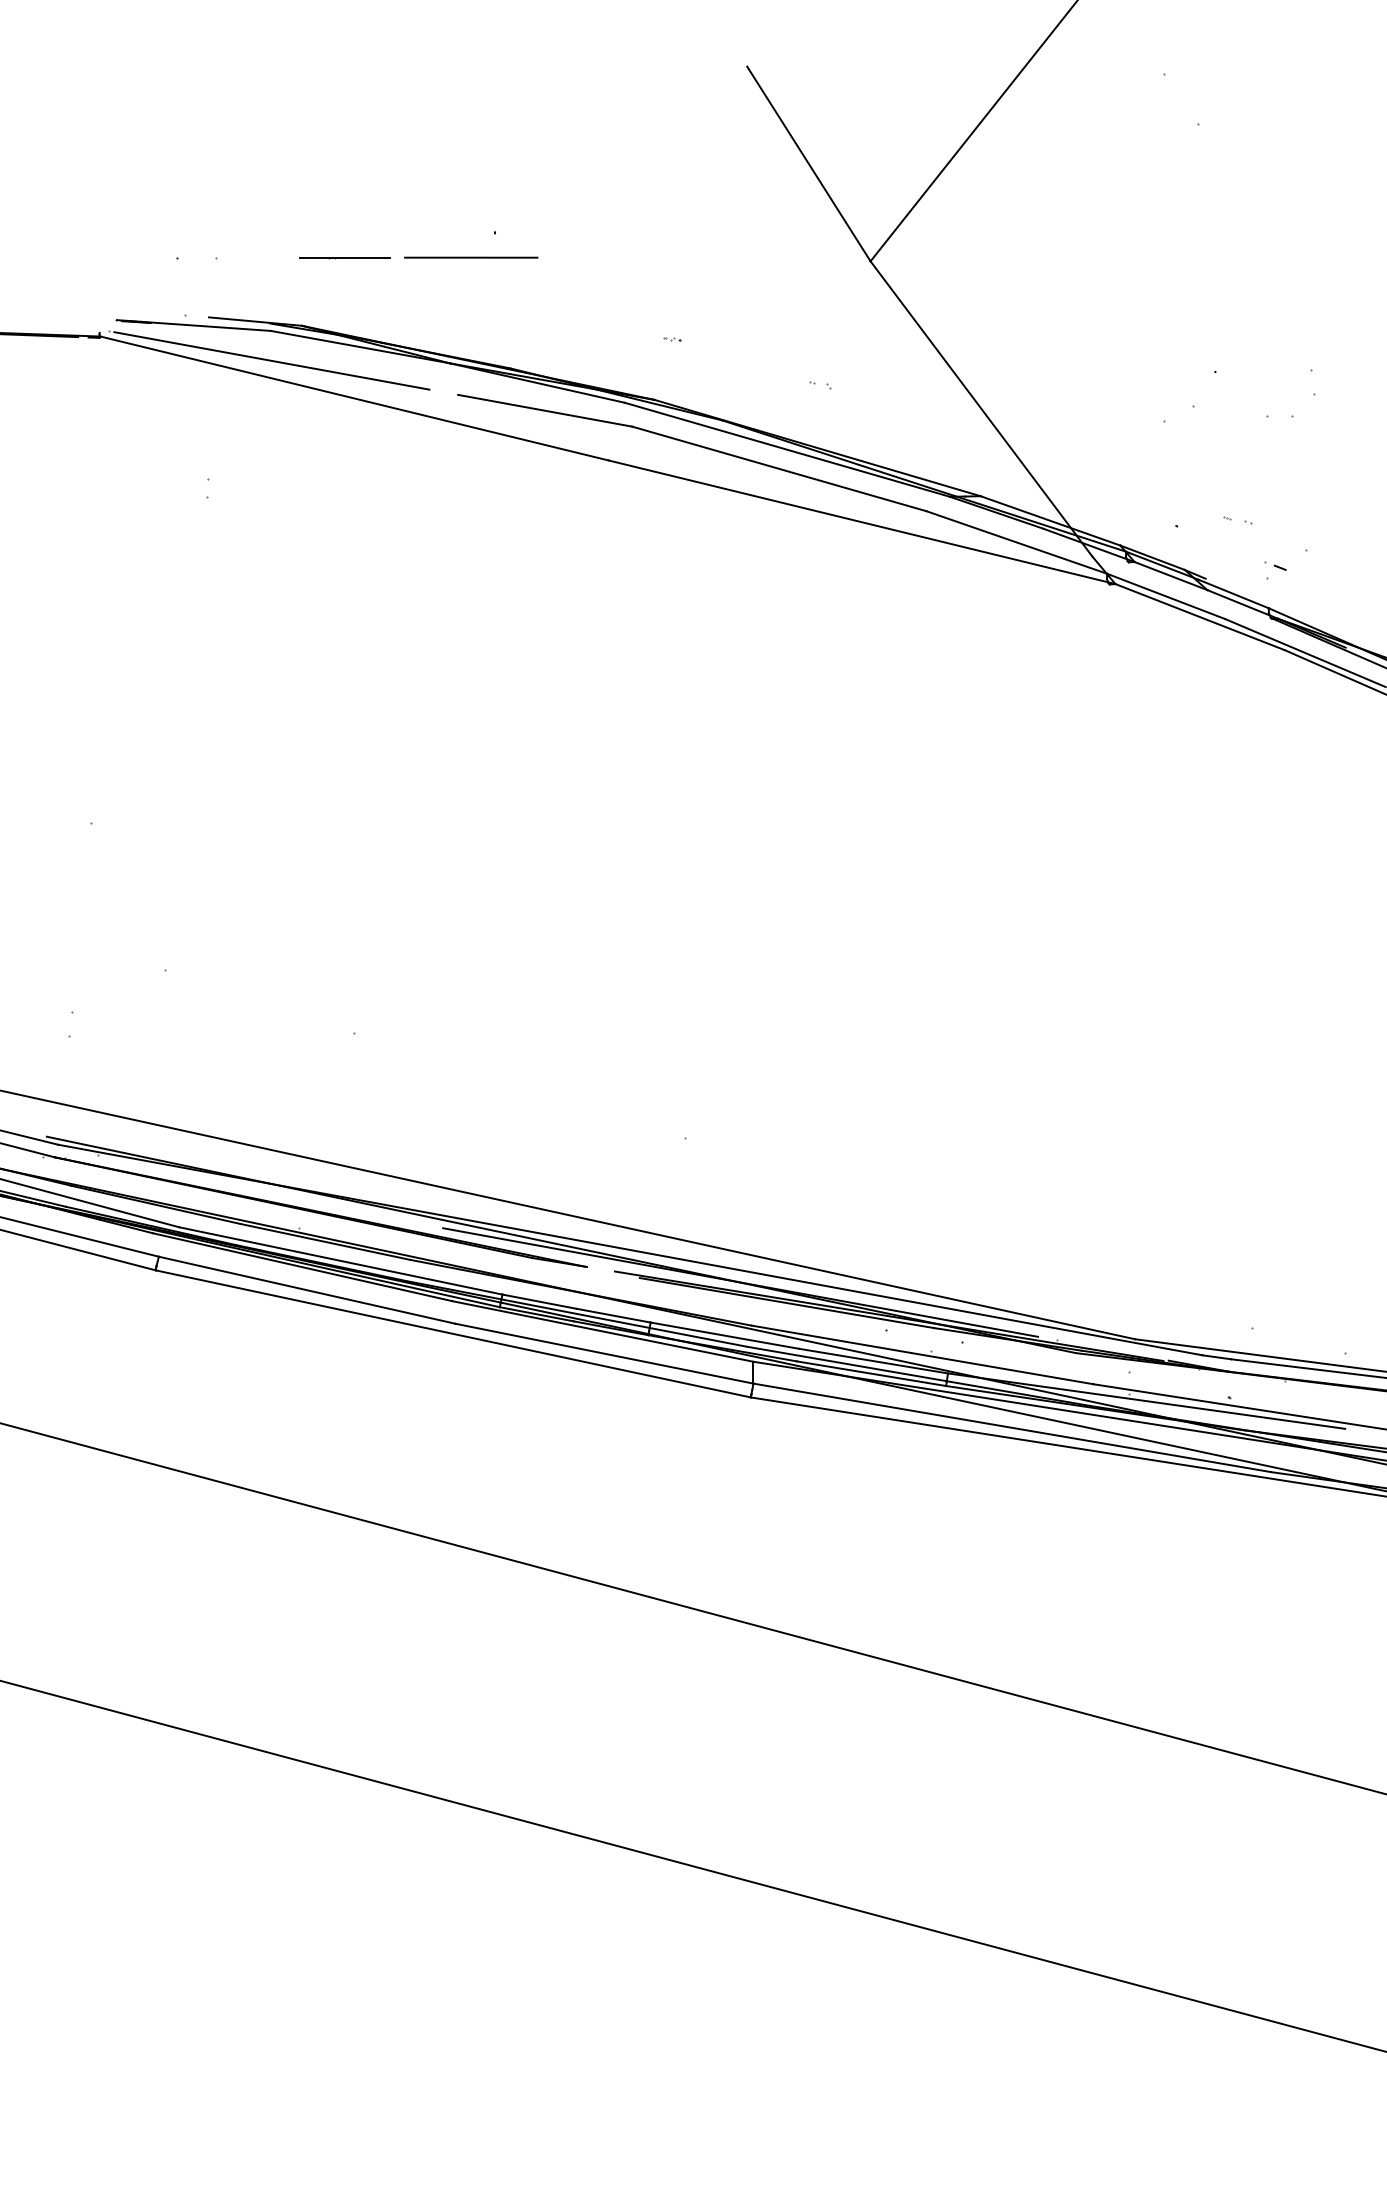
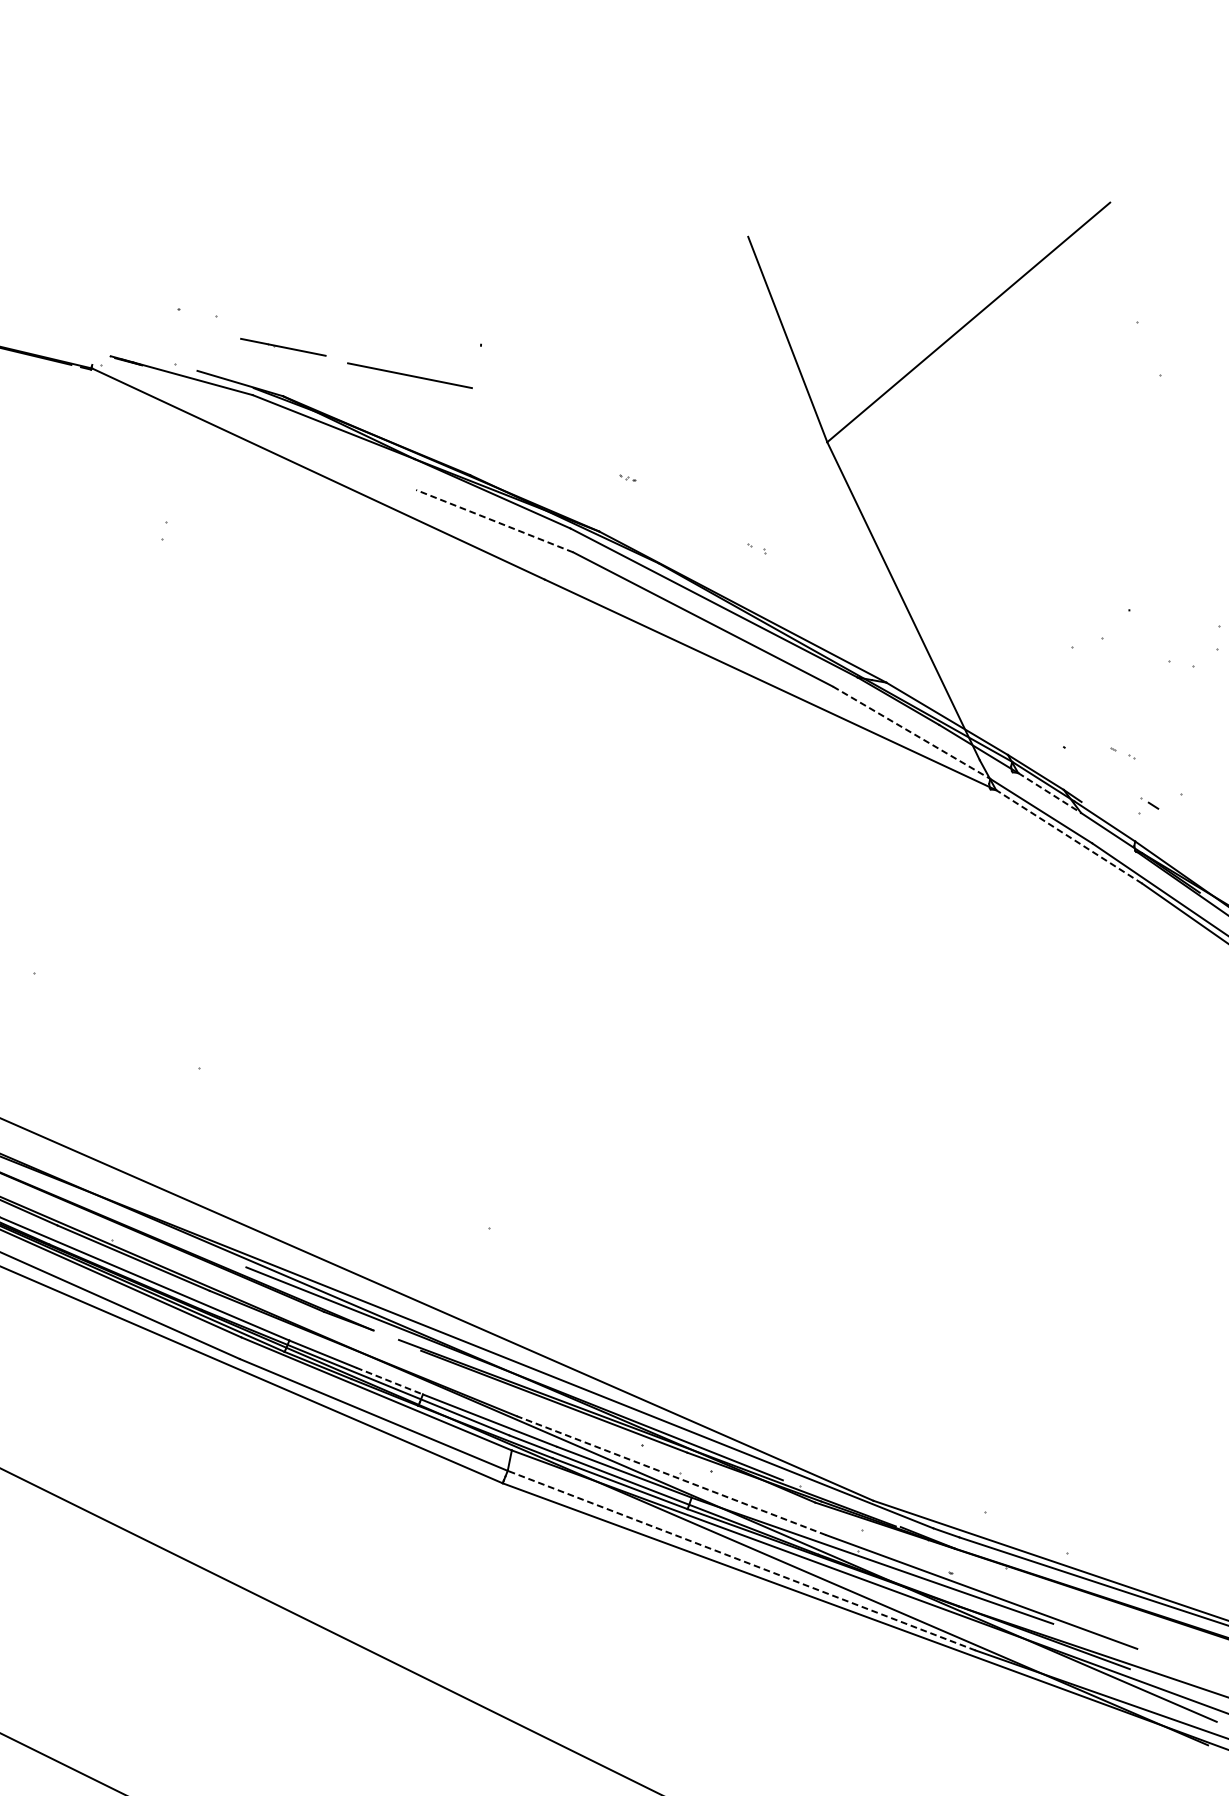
line: (471, 257) -> (410, 375), moved
line: (344, 258) -> (282, 348), moved
line: (271, 360) -> (247, 422), removed
line: (545, 410) -> (495, 521), solid -> dashed
line: (1016, 542) -> (911, 732), solid -> dashed
line: (1171, 576) -> (1050, 793), solid -> dashed
line: (1200, 617) -> (1069, 837), solid -> dashed
line: (613, 1315) -> (389, 1380), solid -> dashed
line: (922, 1354) -> (671, 1475), solid -> dashed
line: (1012, 1427) -> (742, 1560), solid -> dashed

